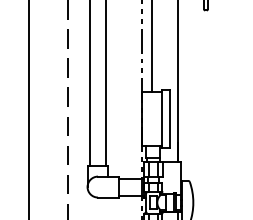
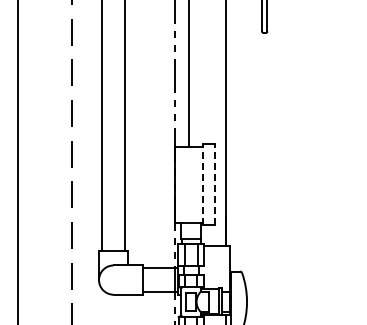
line: (162, 118) -> (203, 184), solid -> dashed
line: (170, 118) -> (215, 184), solid -> dashed

